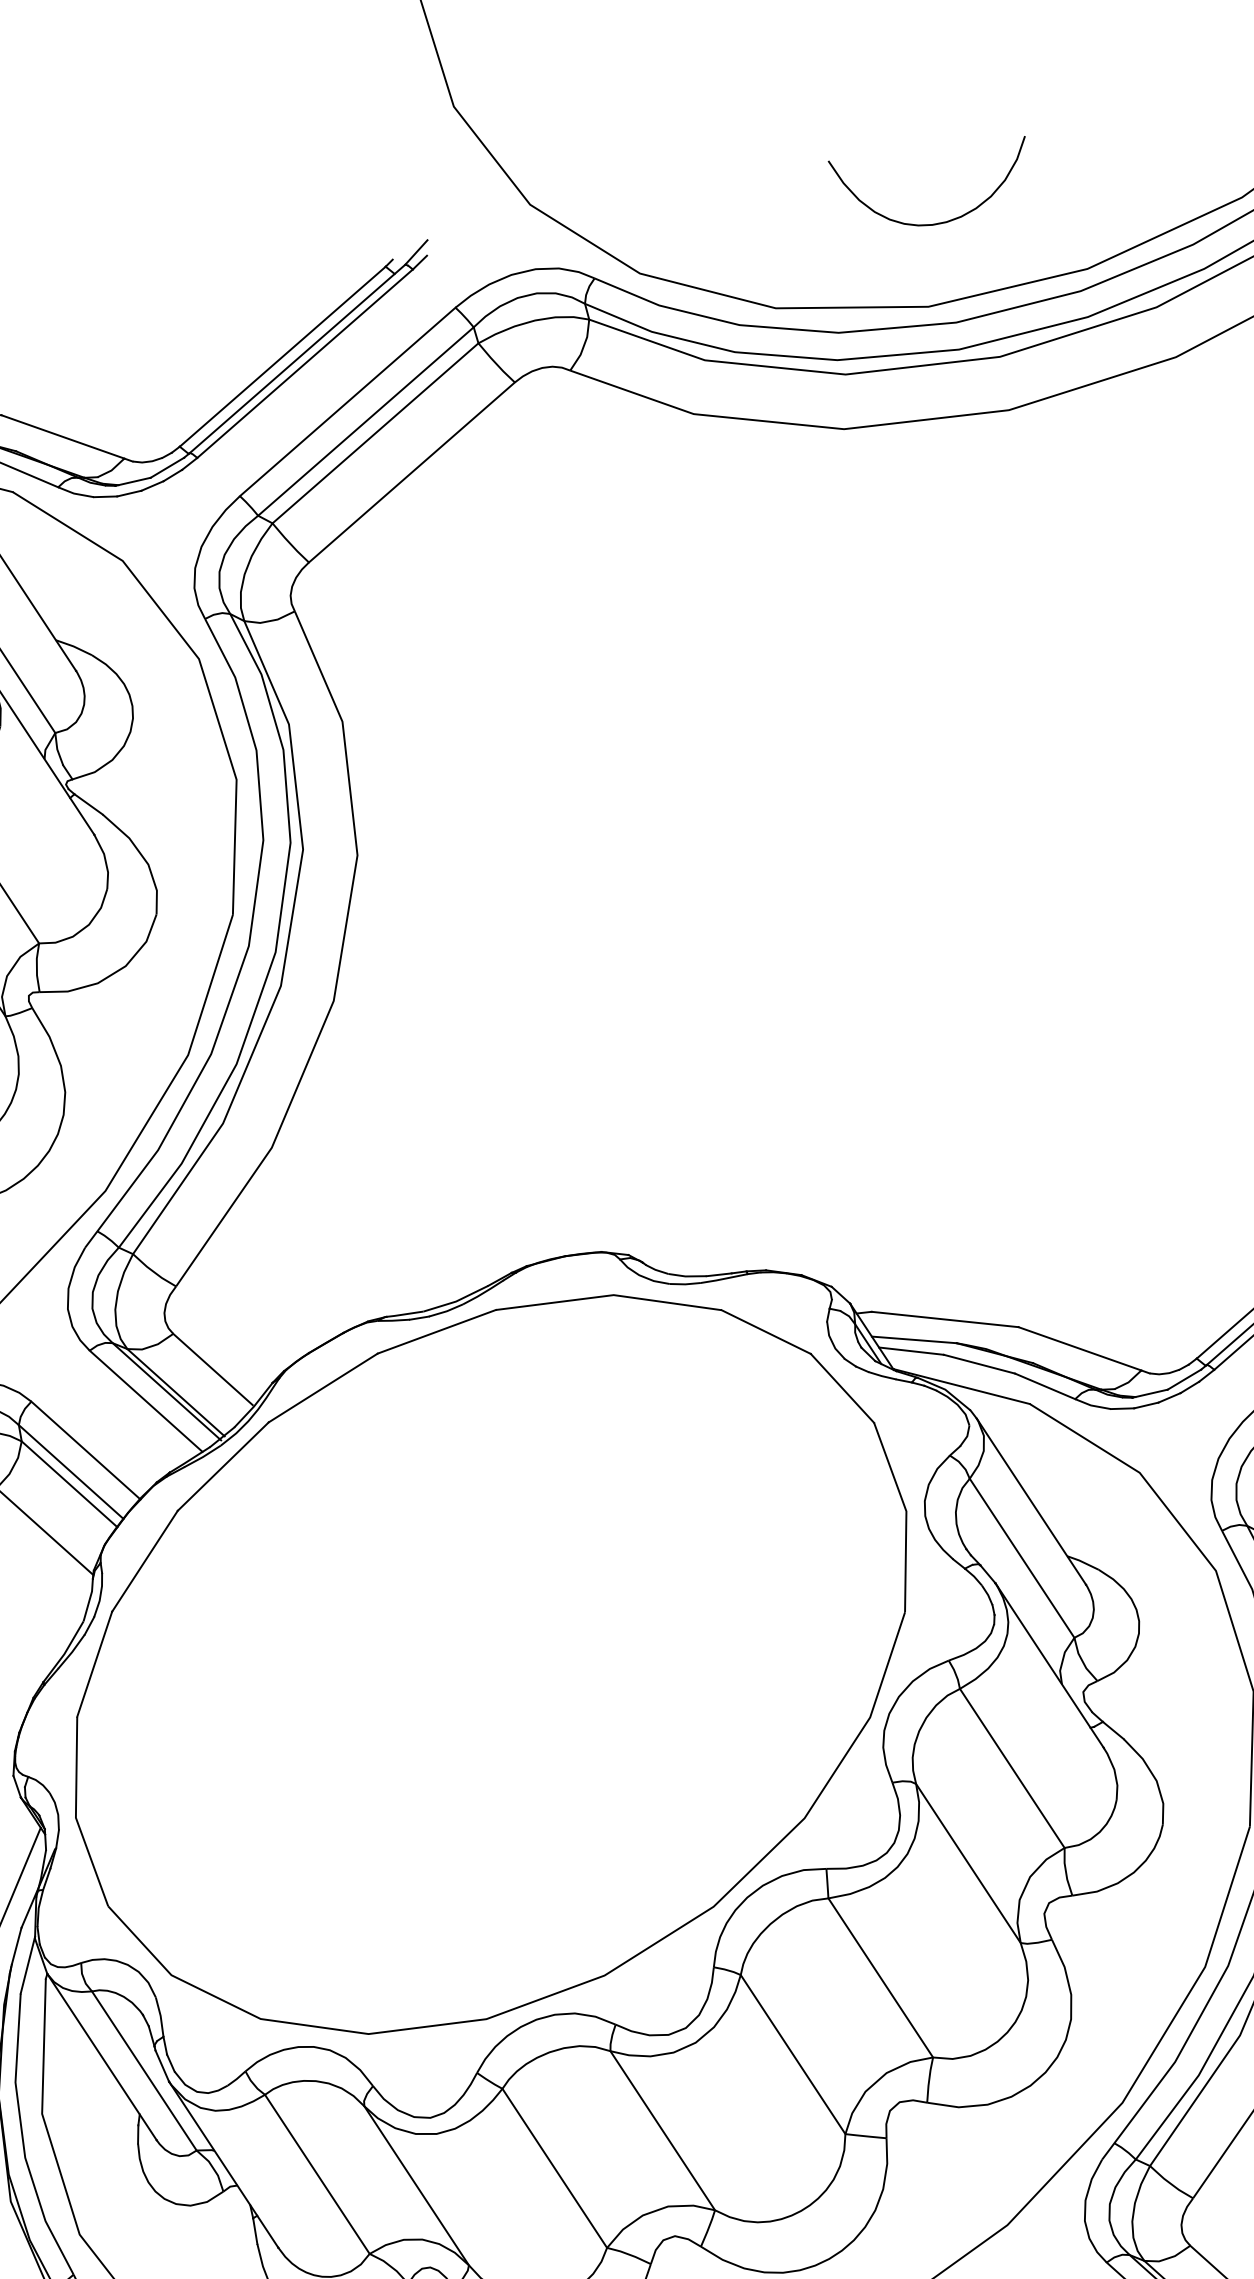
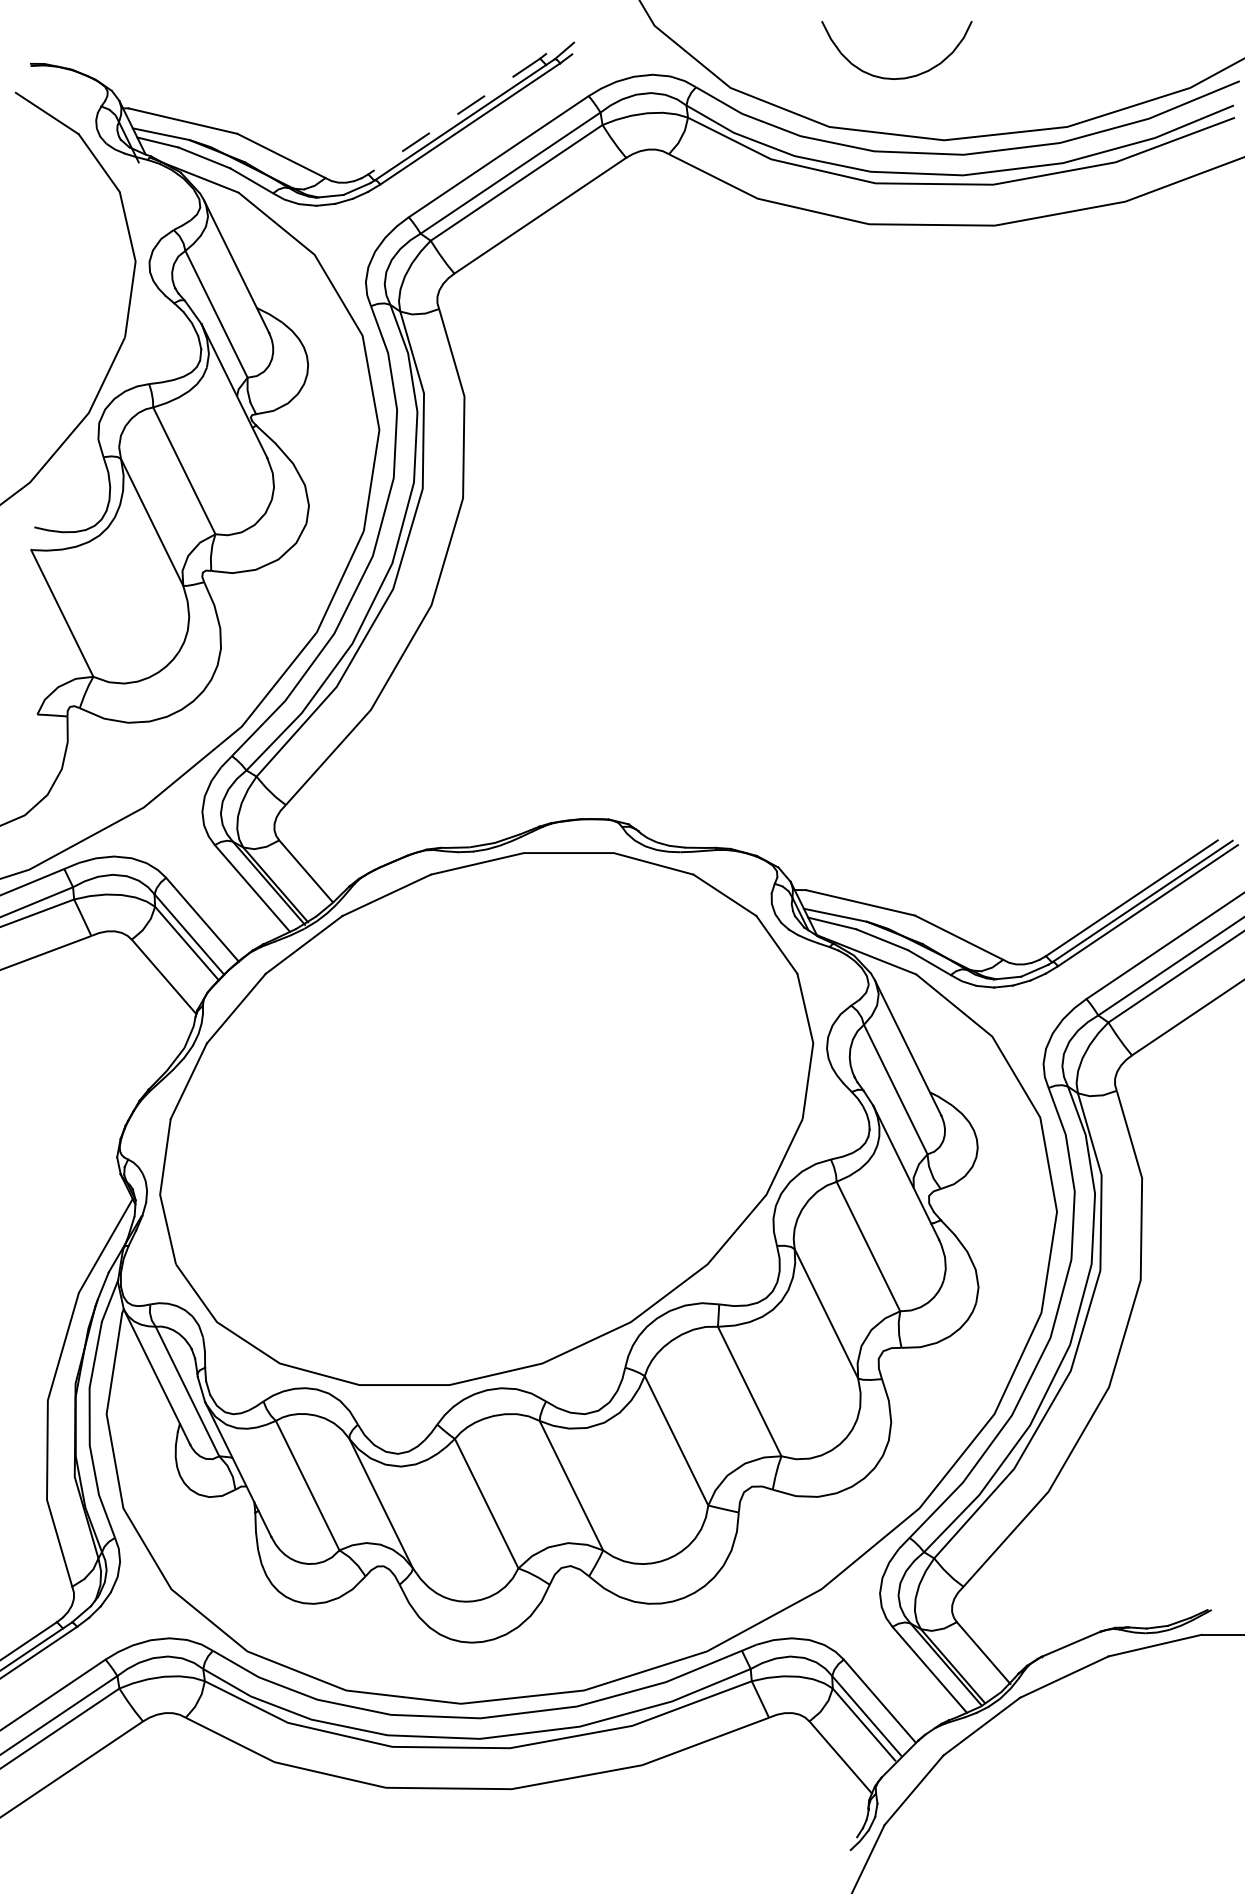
curve: (938, 221) -> (898, 77), moved
line: (283, 356) -> (454, 116), solid -> dashed

